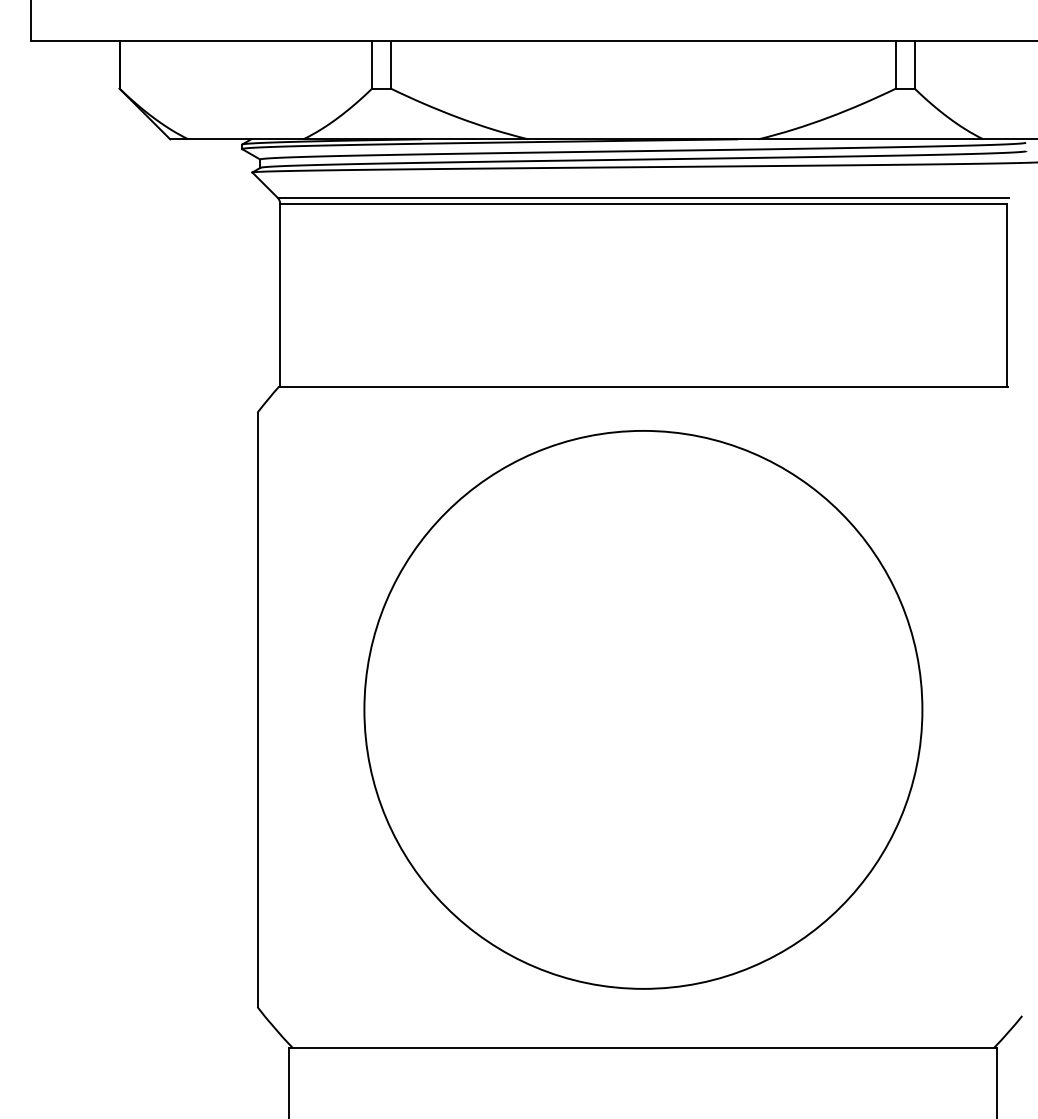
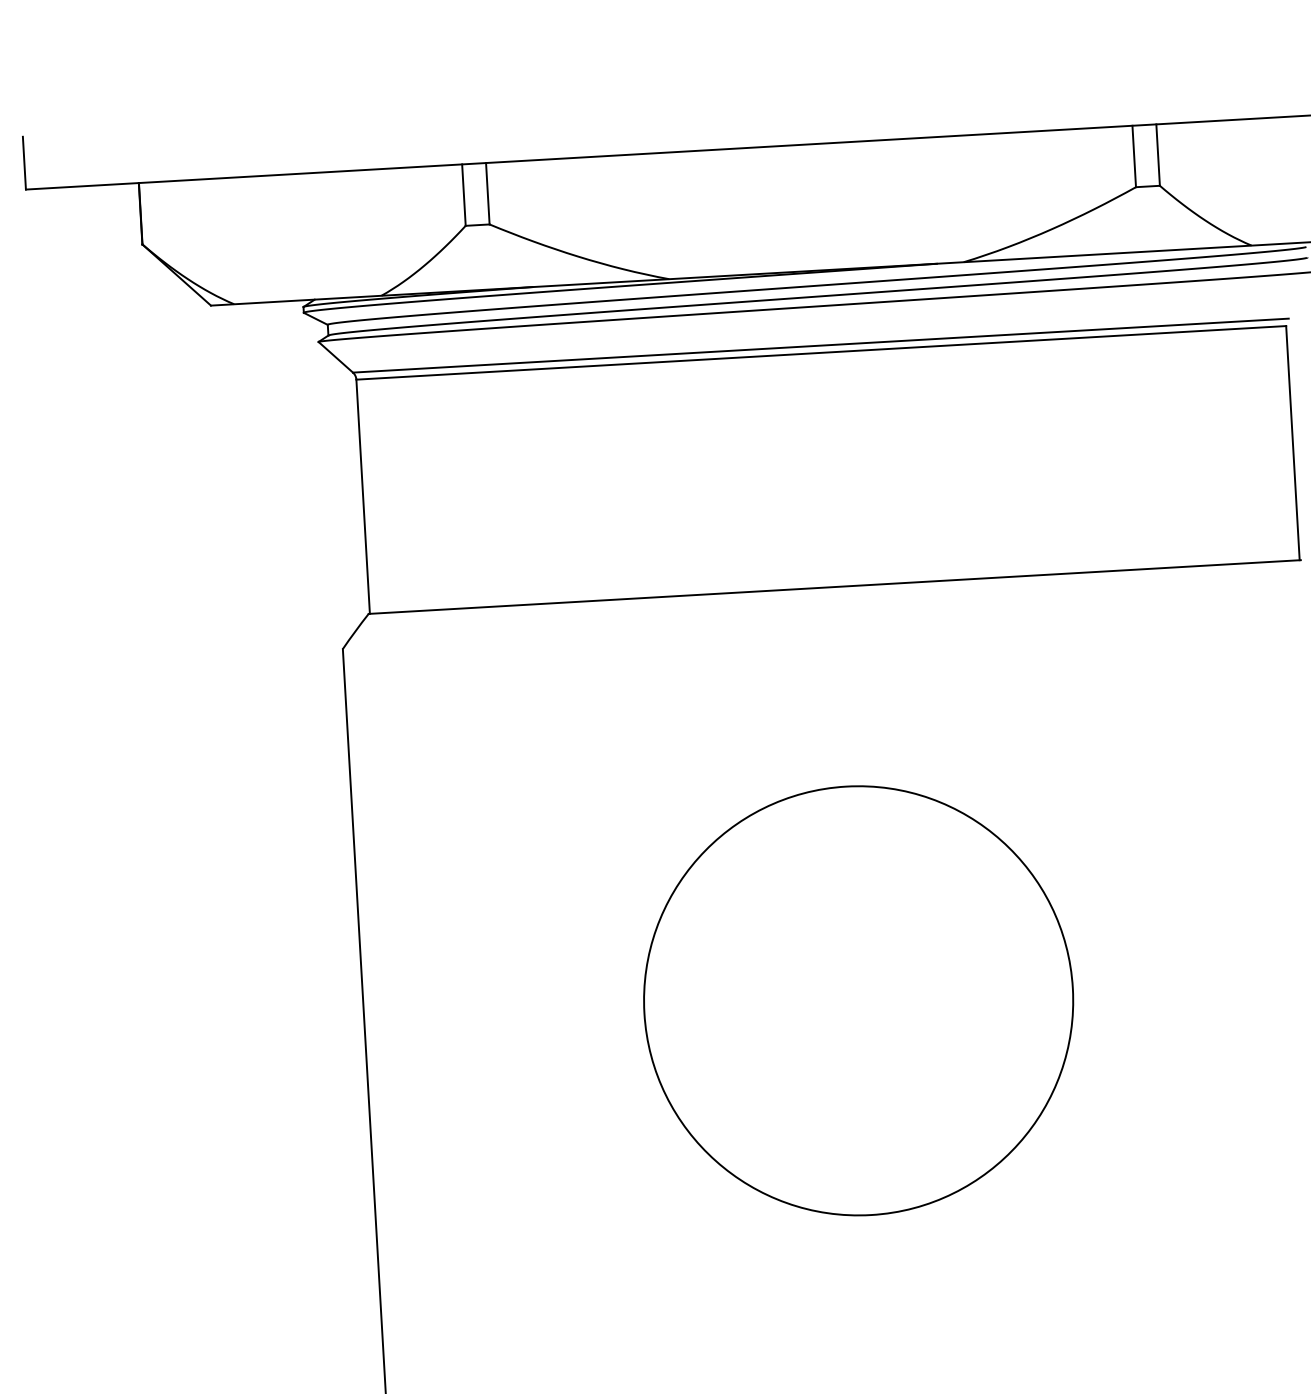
circle: (643, 709) -> (858, 1000), size x0.6

